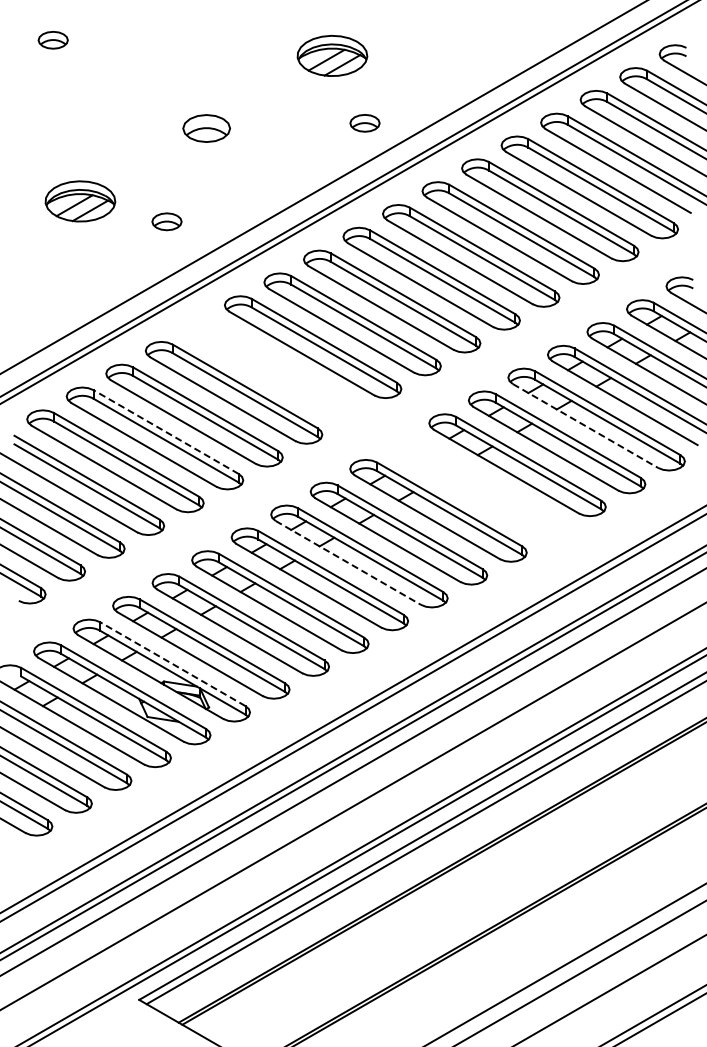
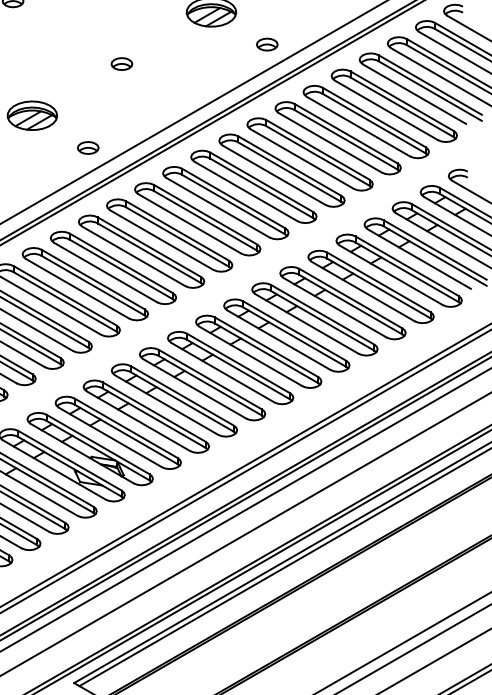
part: (364, 123) -> (266, 44), moved
part: (205, 128) -> (121, 63), size x0.62
part: (166, 221) -> (87, 147), moved
part: (273, 369) -> (169, 235), added
line: (585, 426) -> (391, 275), dashed -> solid
line: (166, 432) -> (93, 279), dashed -> solid
part: (477, 487) -> (314, 319), added
line: (348, 562) -> (222, 372), dashed -> solid
line: (172, 664) -> (97, 444), dashed -> solid

